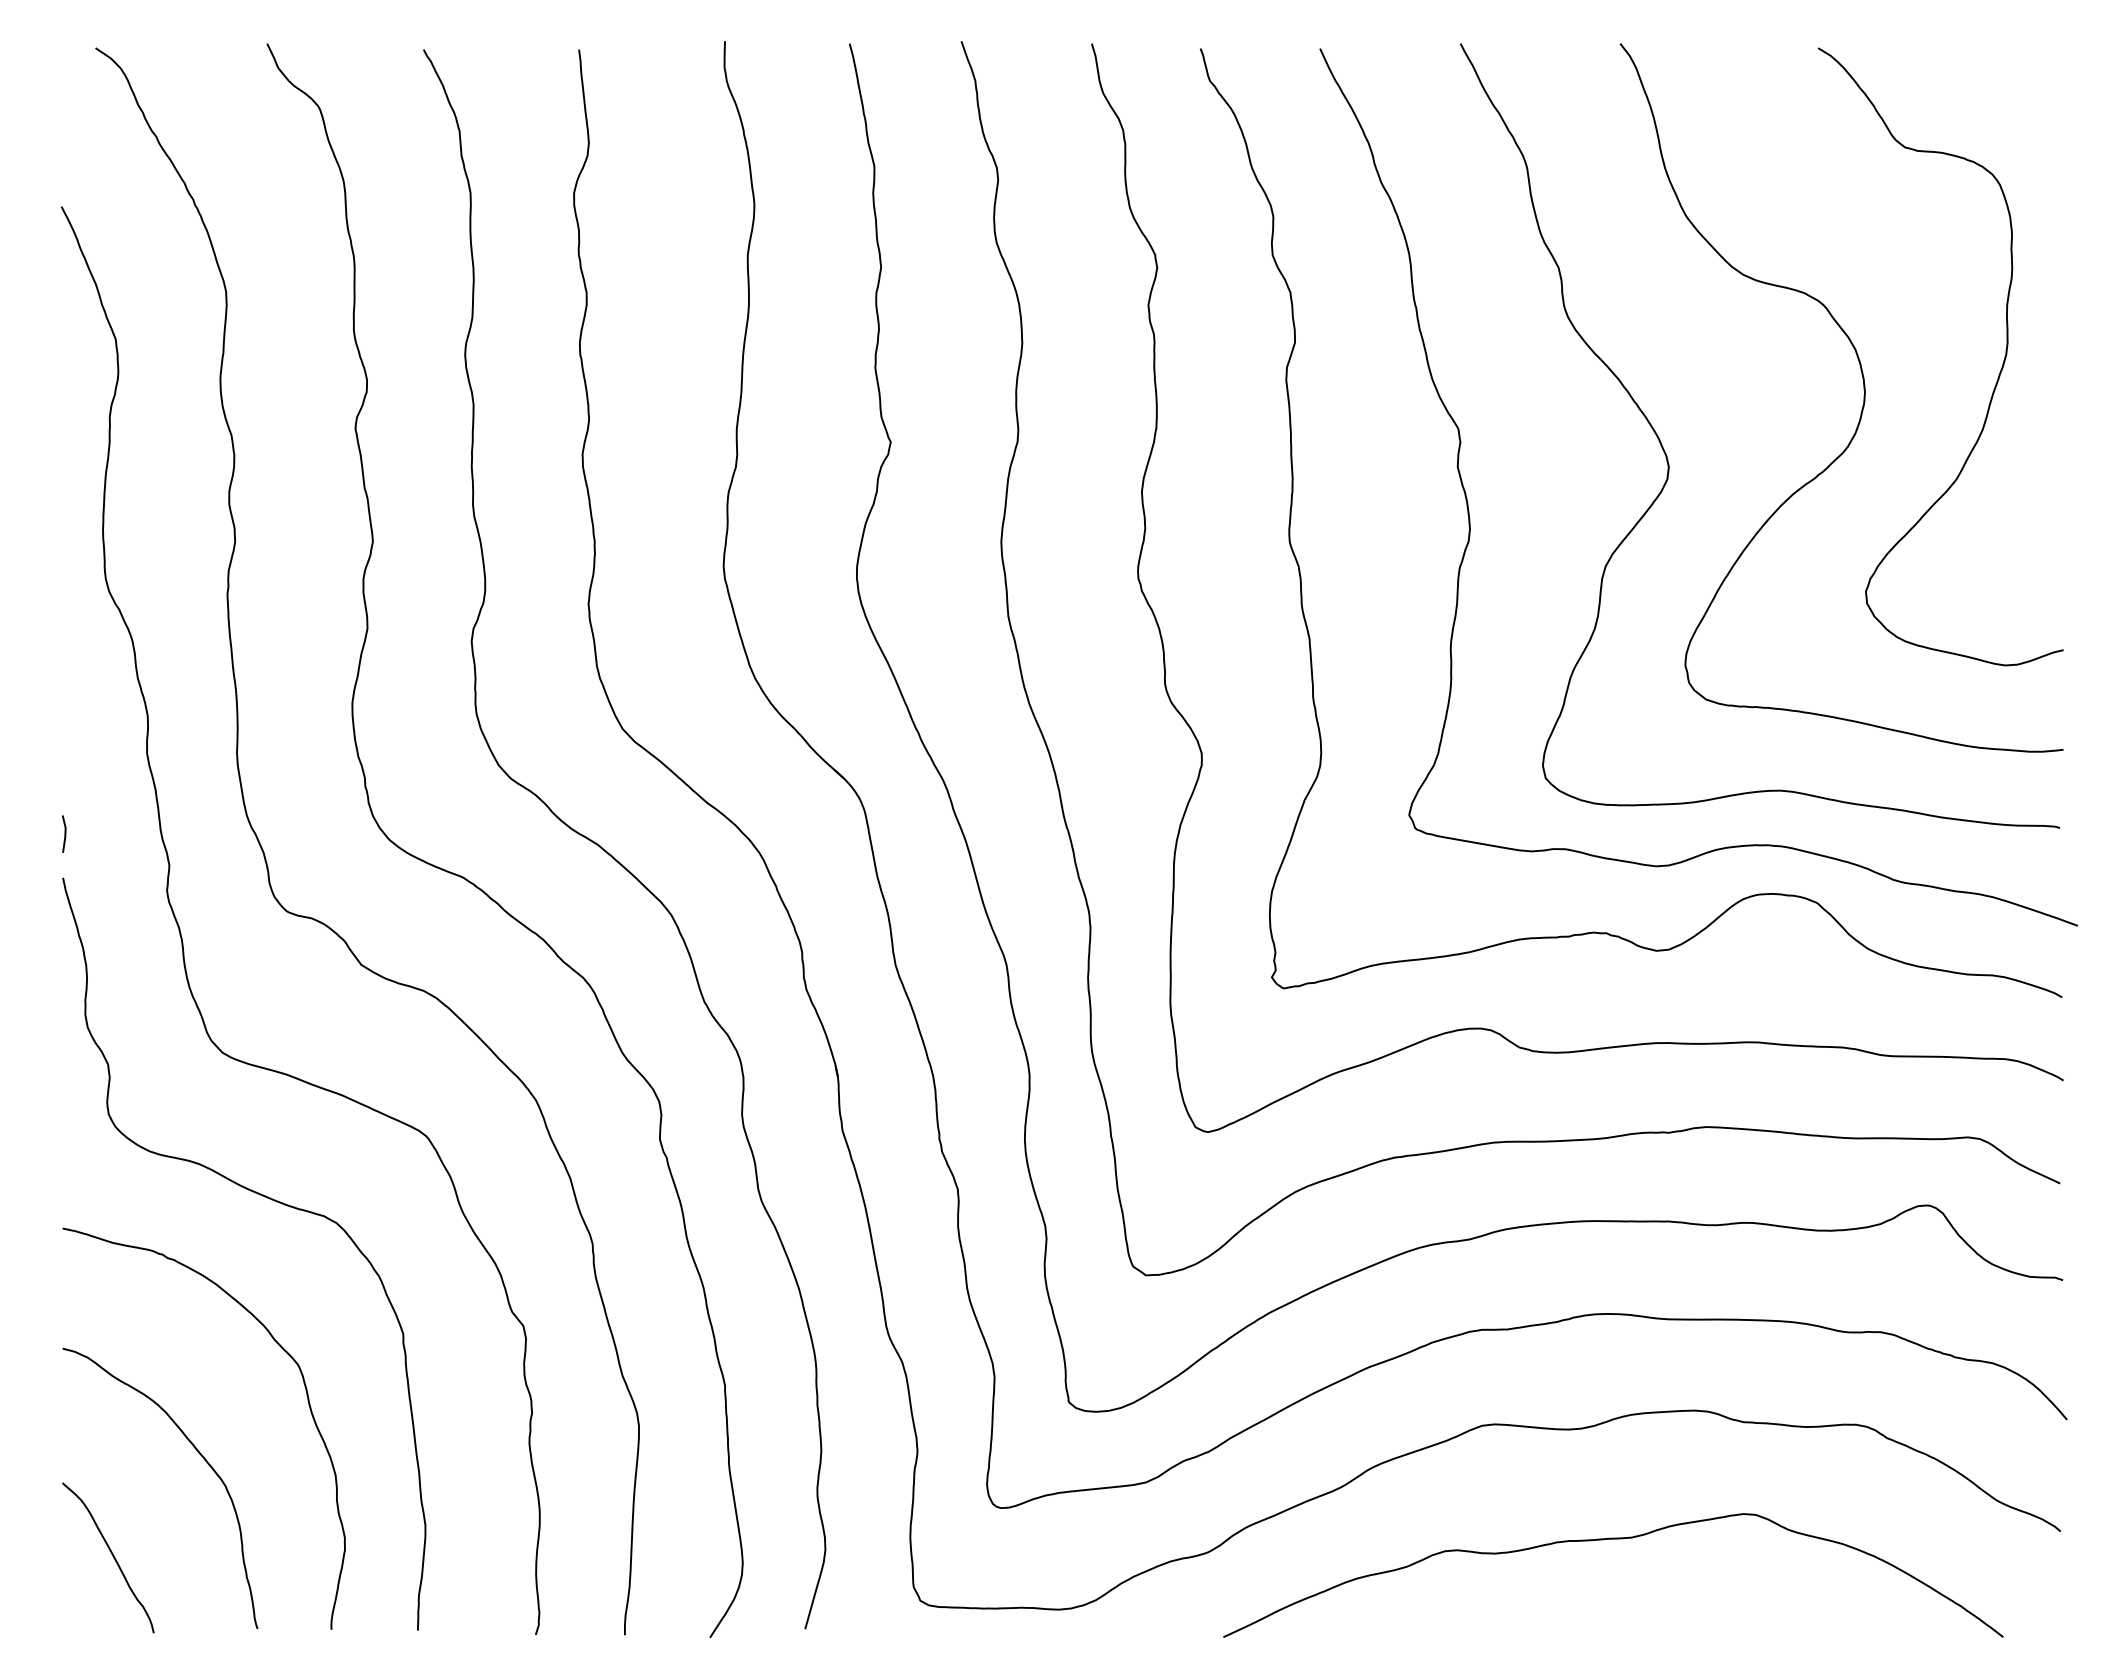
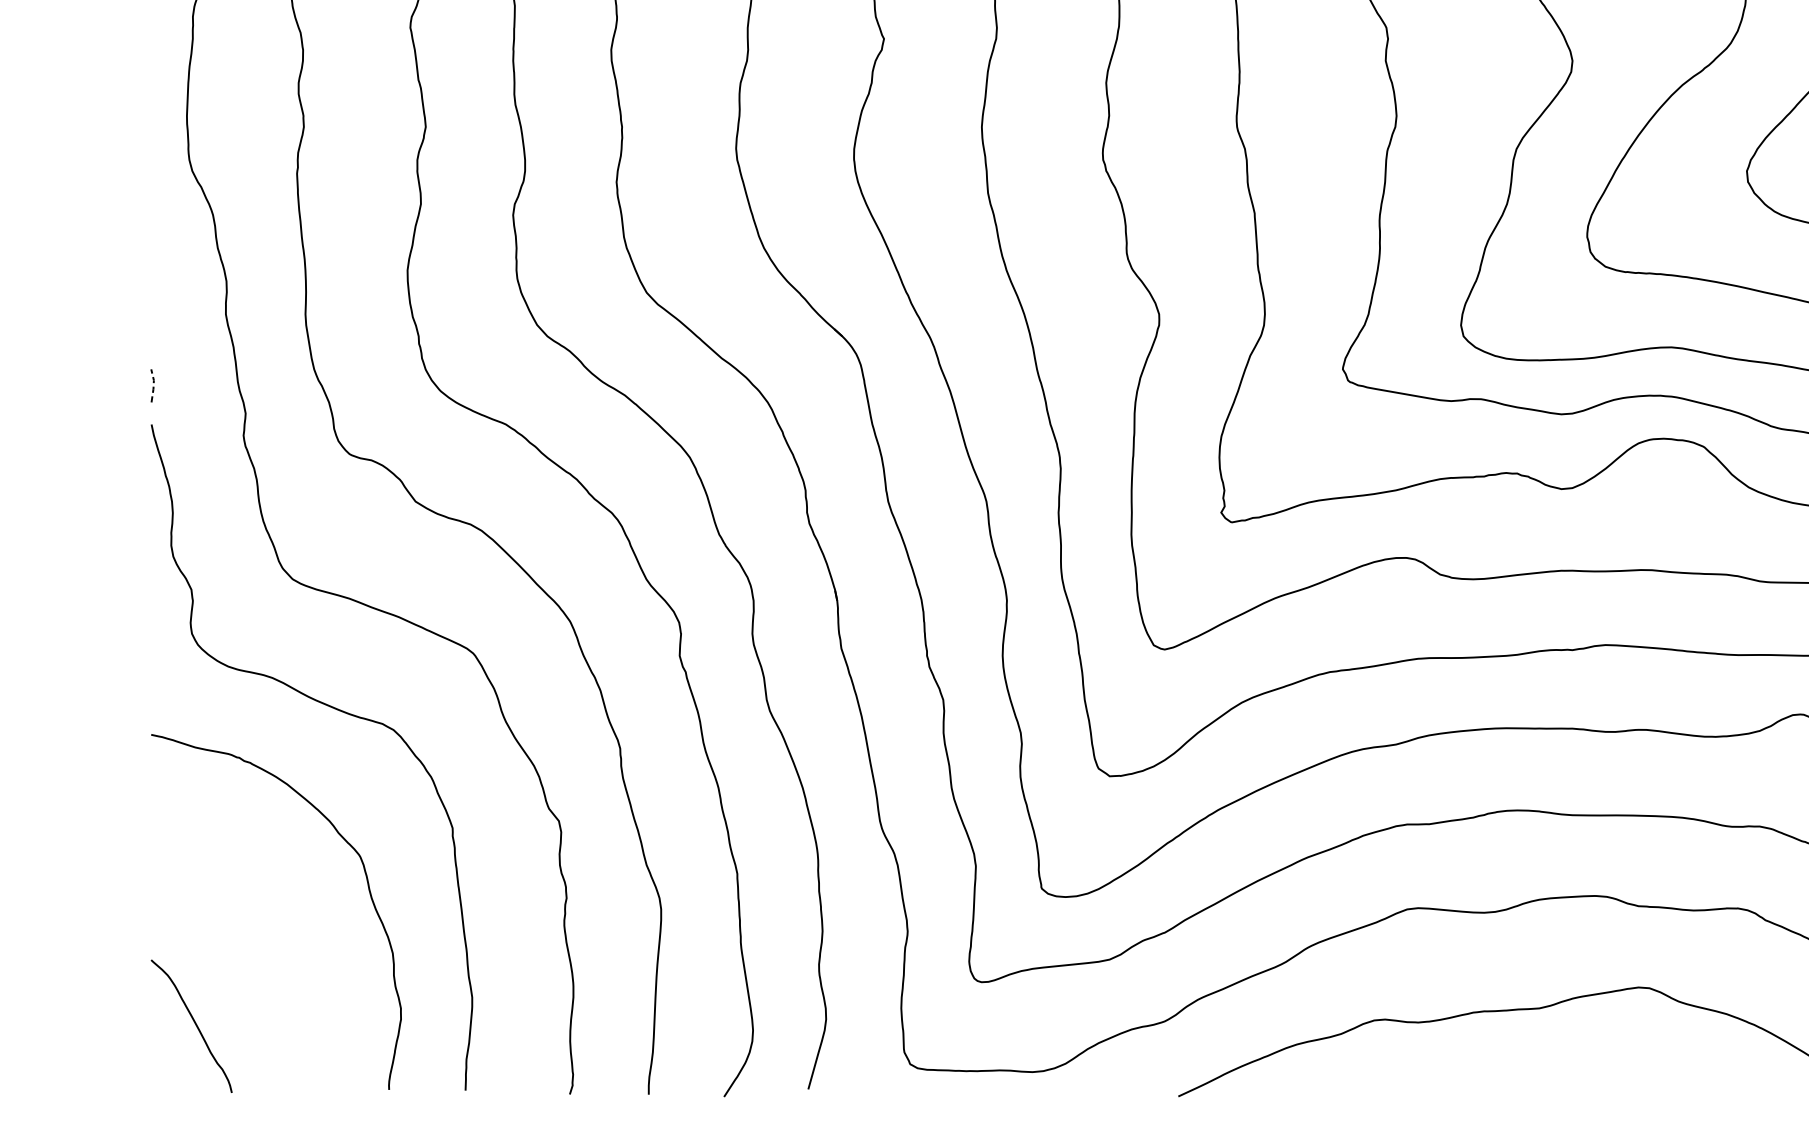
line: (65, 833) -> (153, 385), solid -> dashed
curve: (198, 1453) -> (271, 933), removed

